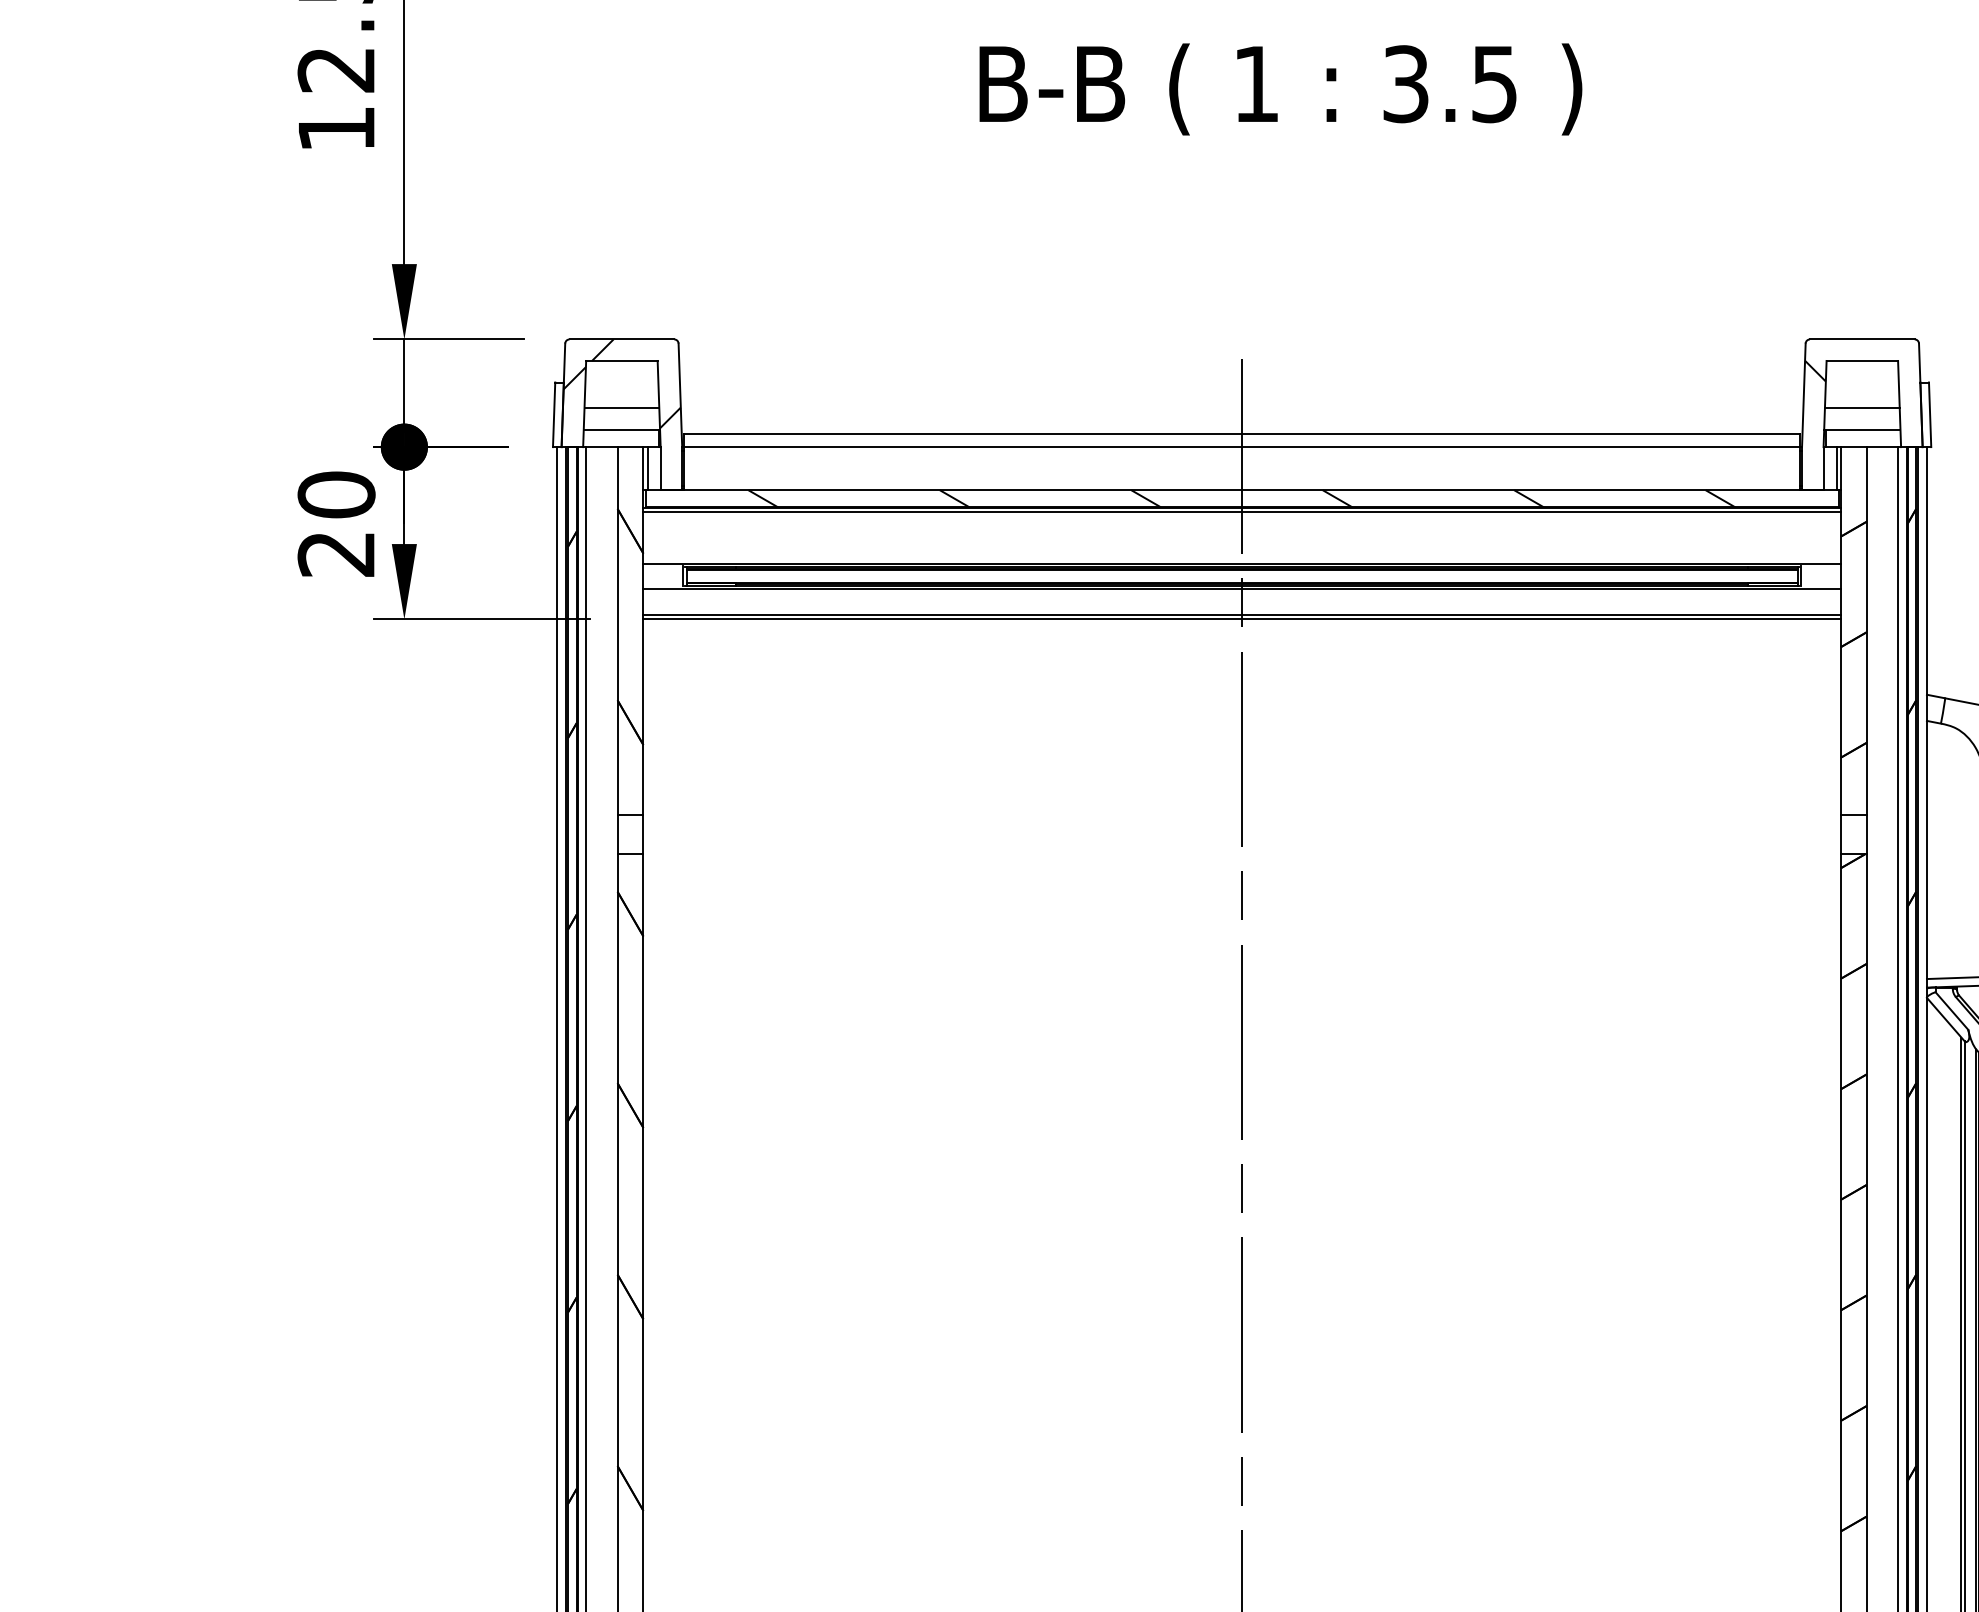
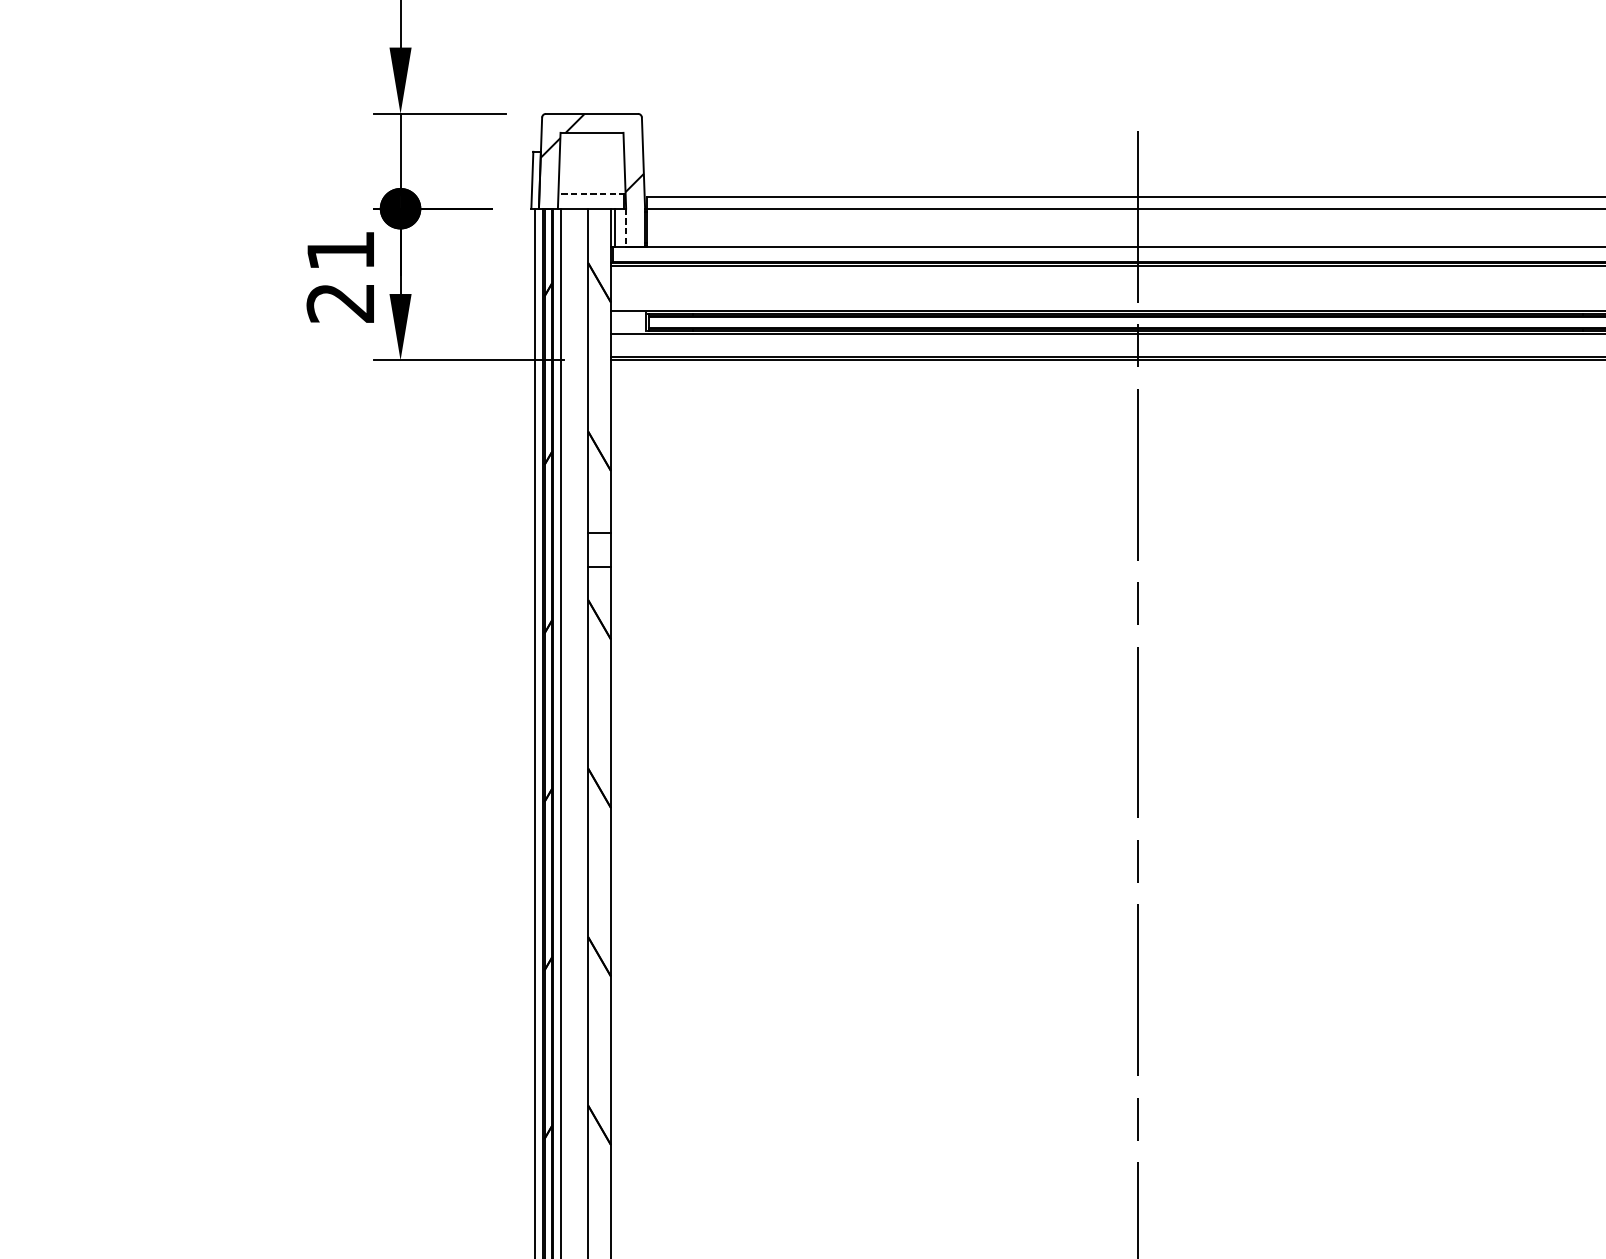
line: (621, 408) -> (591, 174), removed
line: (621, 429) -> (591, 193), solid -> dashed
line: (660, 468) -> (625, 227), solid -> dashed
text: (336, 494) -> (340, 250), 20 -> 21
hatch: (1241, 498) -> (1137, 253), removed

